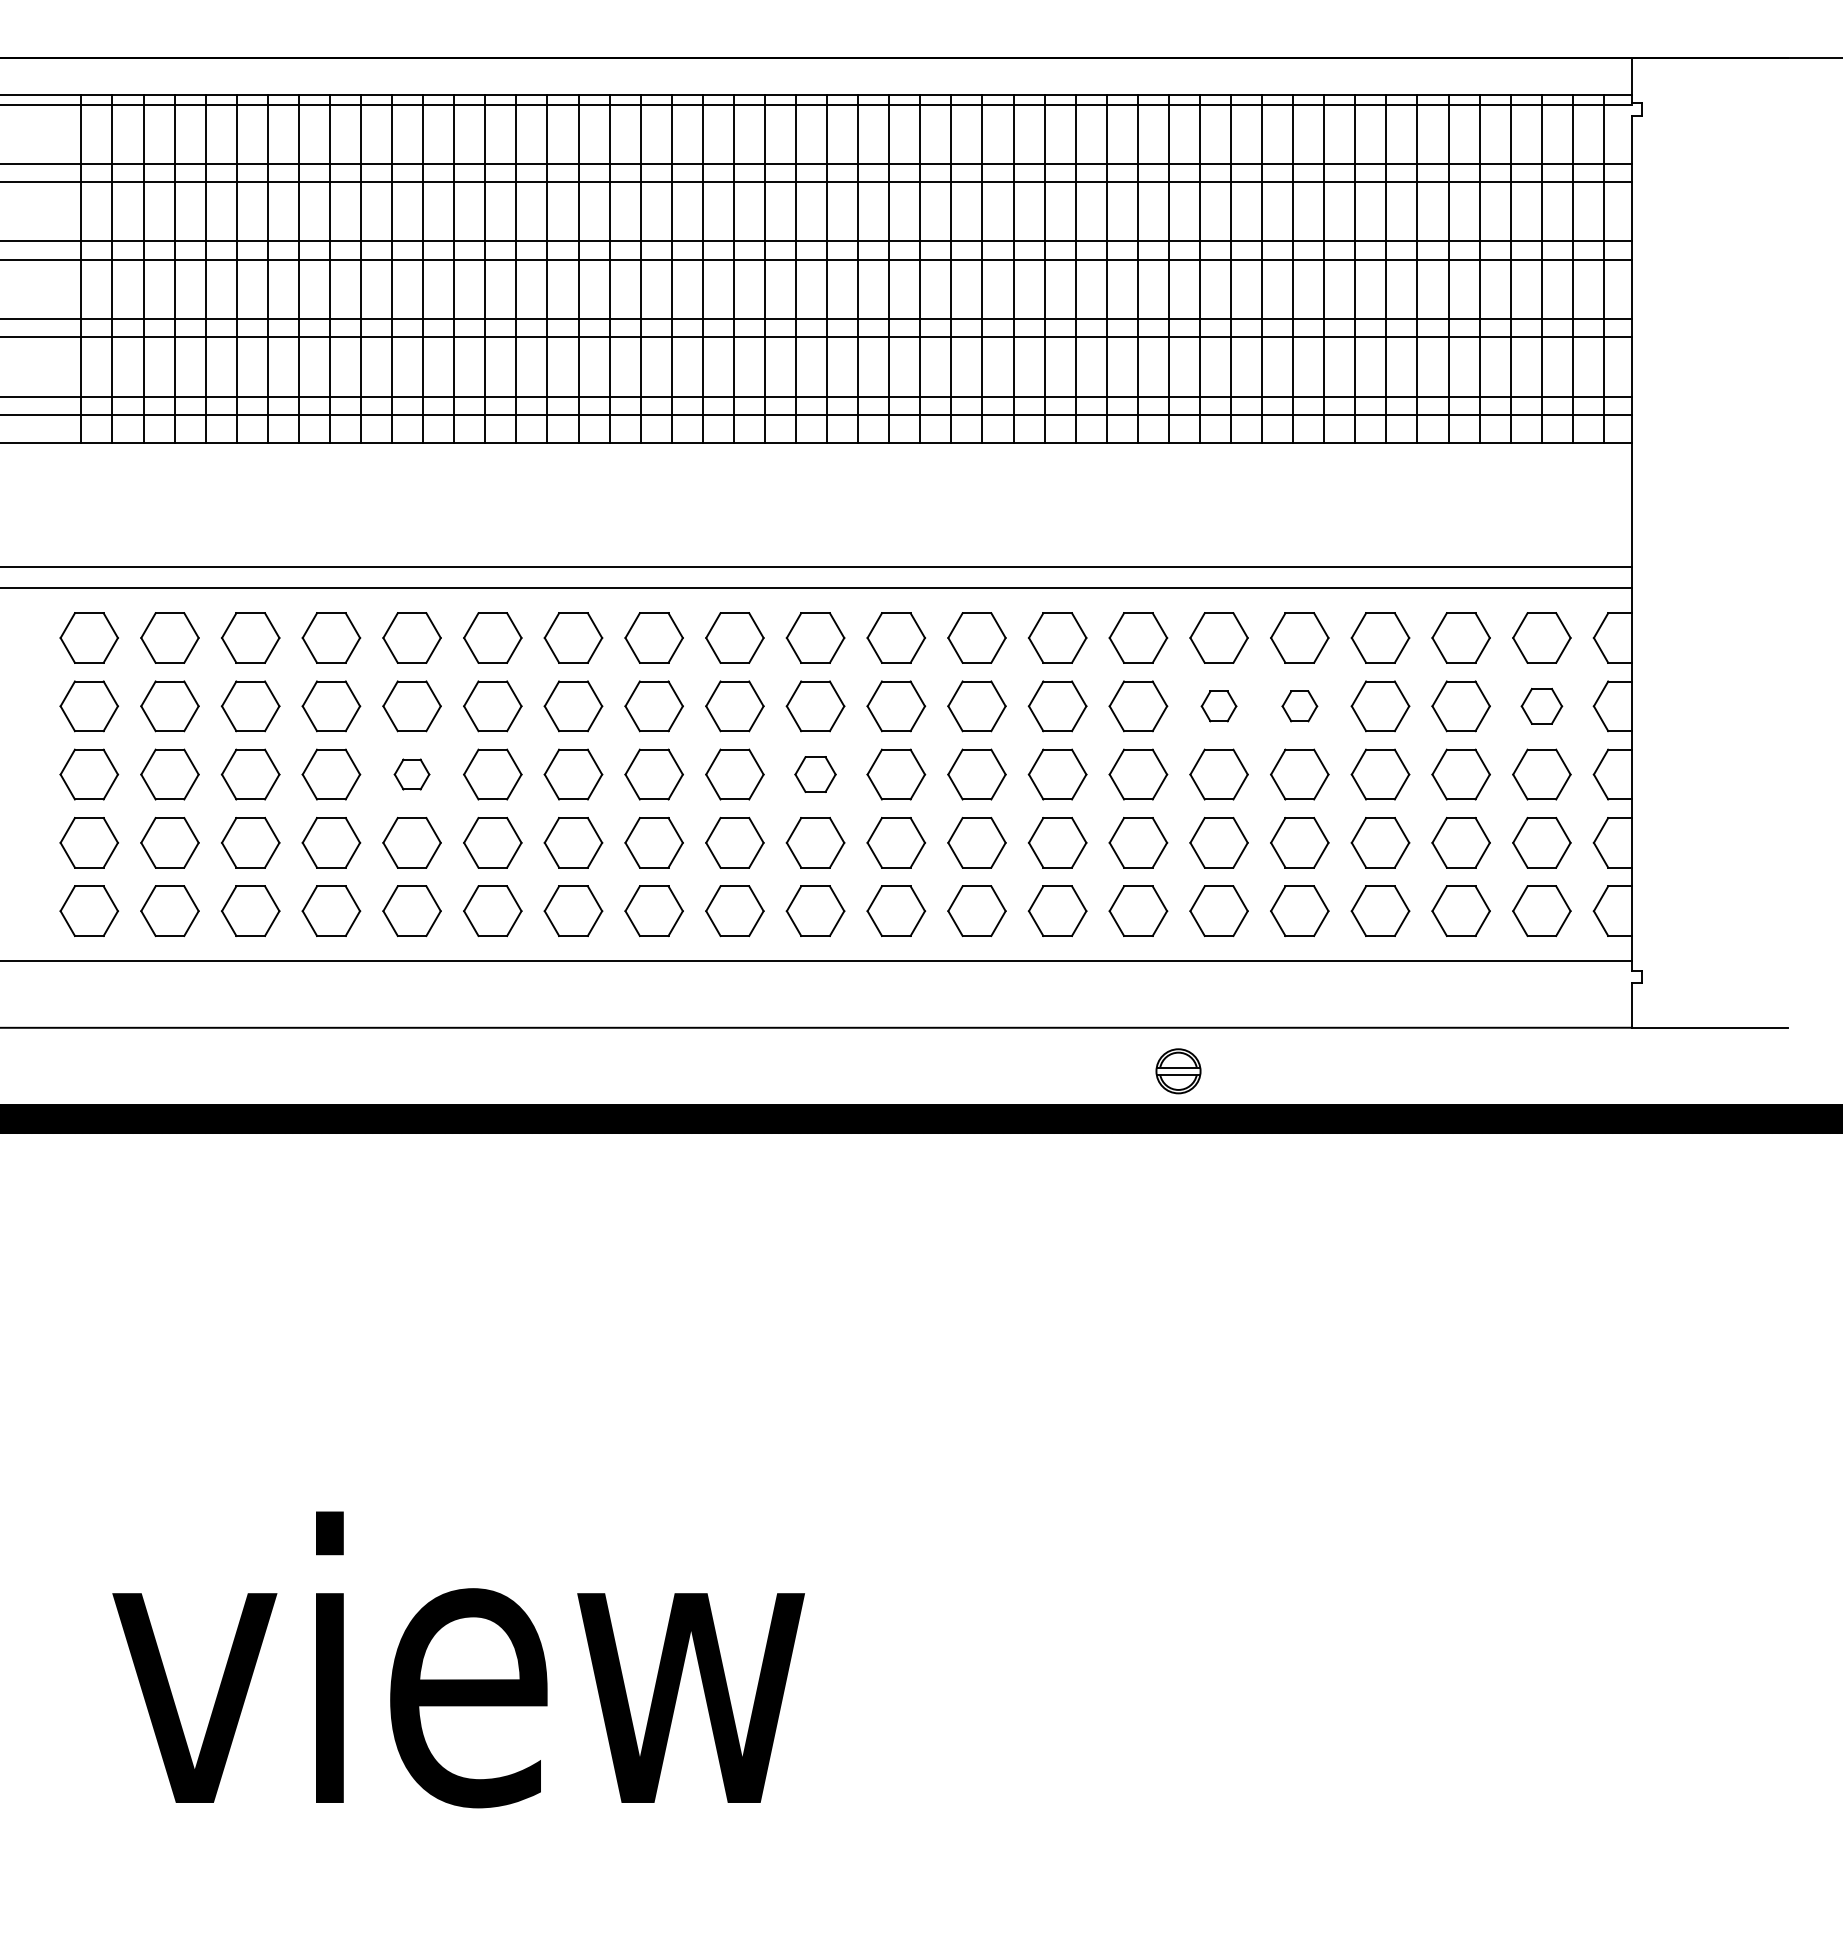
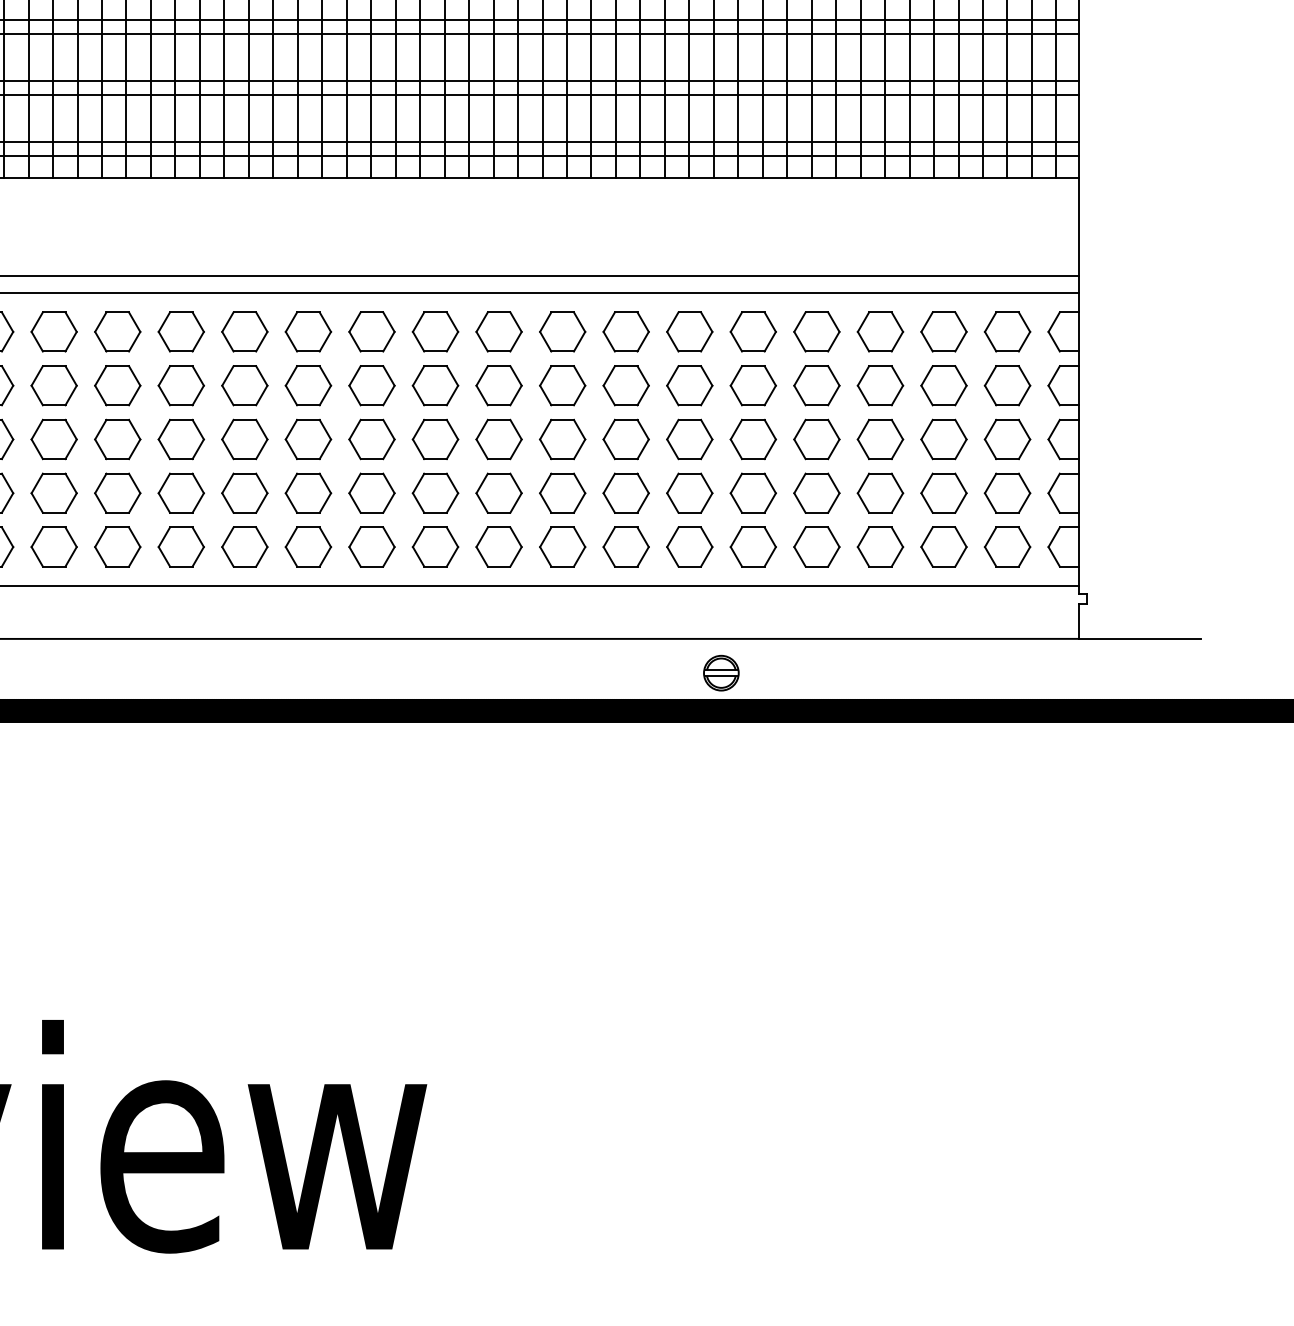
part: (1218, 706) -> (752, 385), size x1.67
part: (1299, 706) -> (816, 385), size x1.67
part: (1541, 706) -> (1007, 385), size x1.43
part: (411, 774) -> (117, 439), size x1.67
part: (815, 774) -> (435, 439), size x1.43

